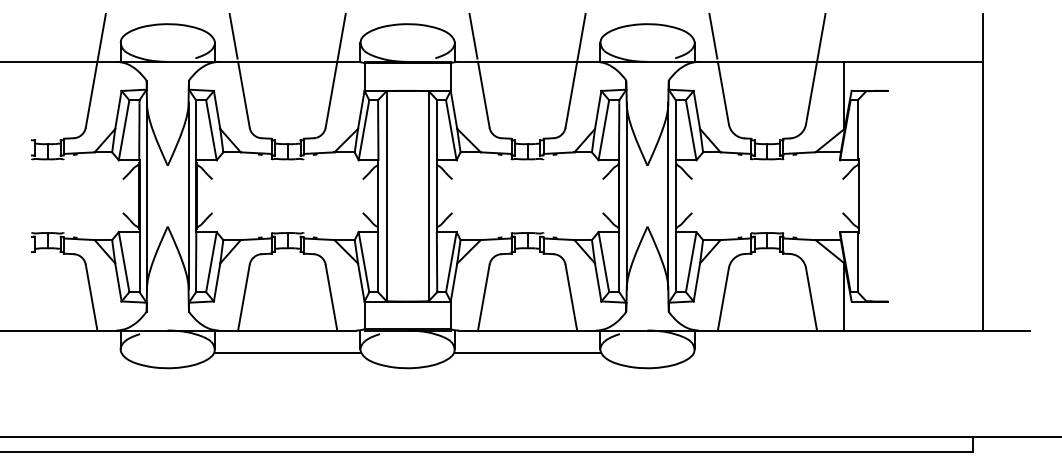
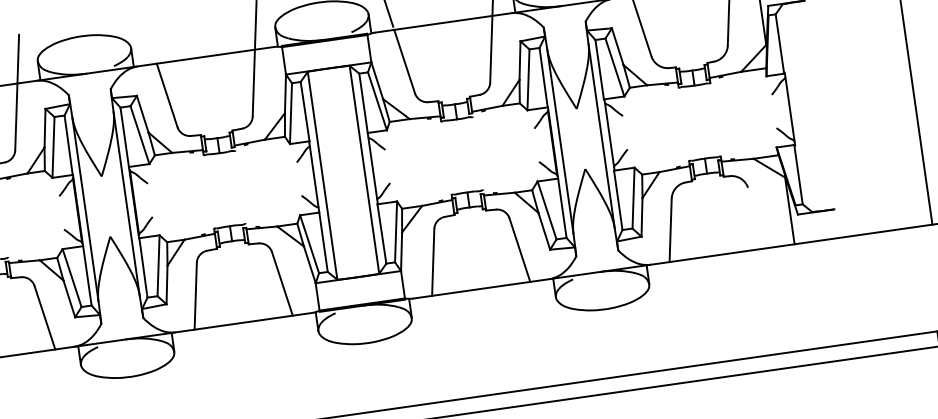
line: (233, 35) -> (148, 38), removed
line: (811, 299) -> (757, 218), removed
line: (287, 352) -> (246, 344), removed
line: (527, 352) -> (484, 310), removed

